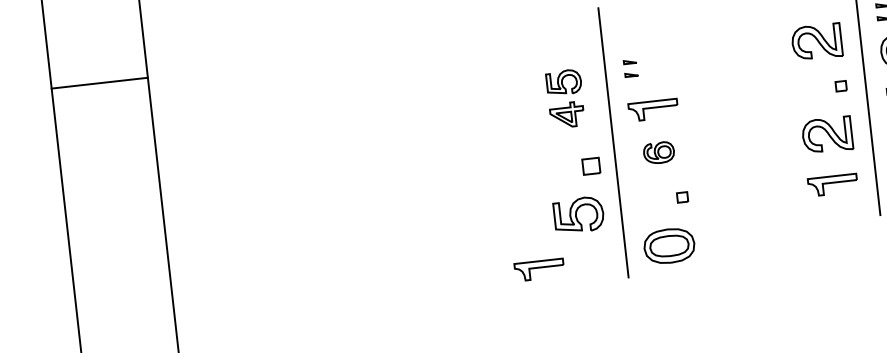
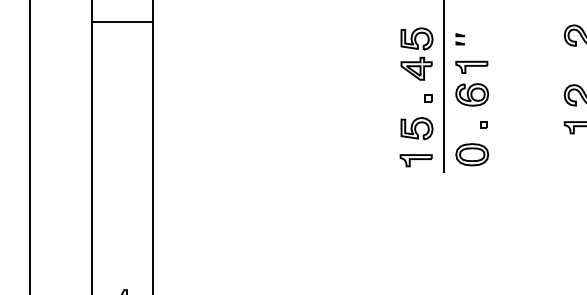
line: (99, 82) -> (122, 21), moved
part: (564, 98) -> (416, 53), size x1.43
part: (659, 152) -> (472, 94), size x1.67
part: (591, 166) -> (428, 98), size x0.62
part: (538, 269) -> (415, 160), moved

